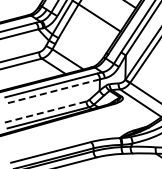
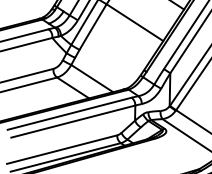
line: (53, 91) -> (72, 121), dashed -> solid
line: (46, 111) -> (63, 148), dashed -> solid

